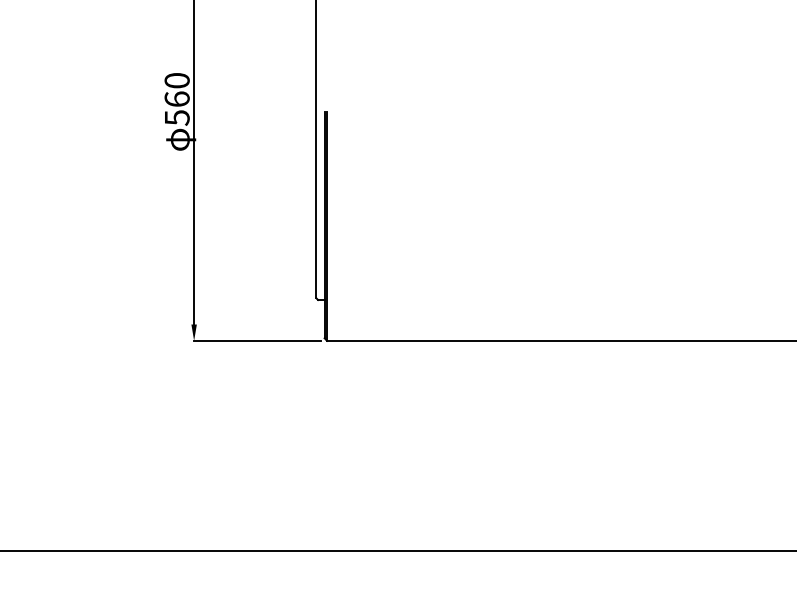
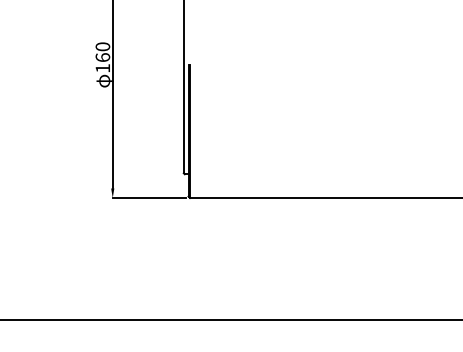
text: (176, 117) -> (102, 68), 560 -> 160

